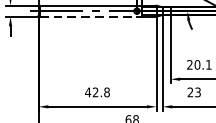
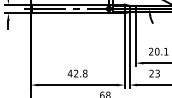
line: (88, 16) -> (70, 13), dashed -> solid

